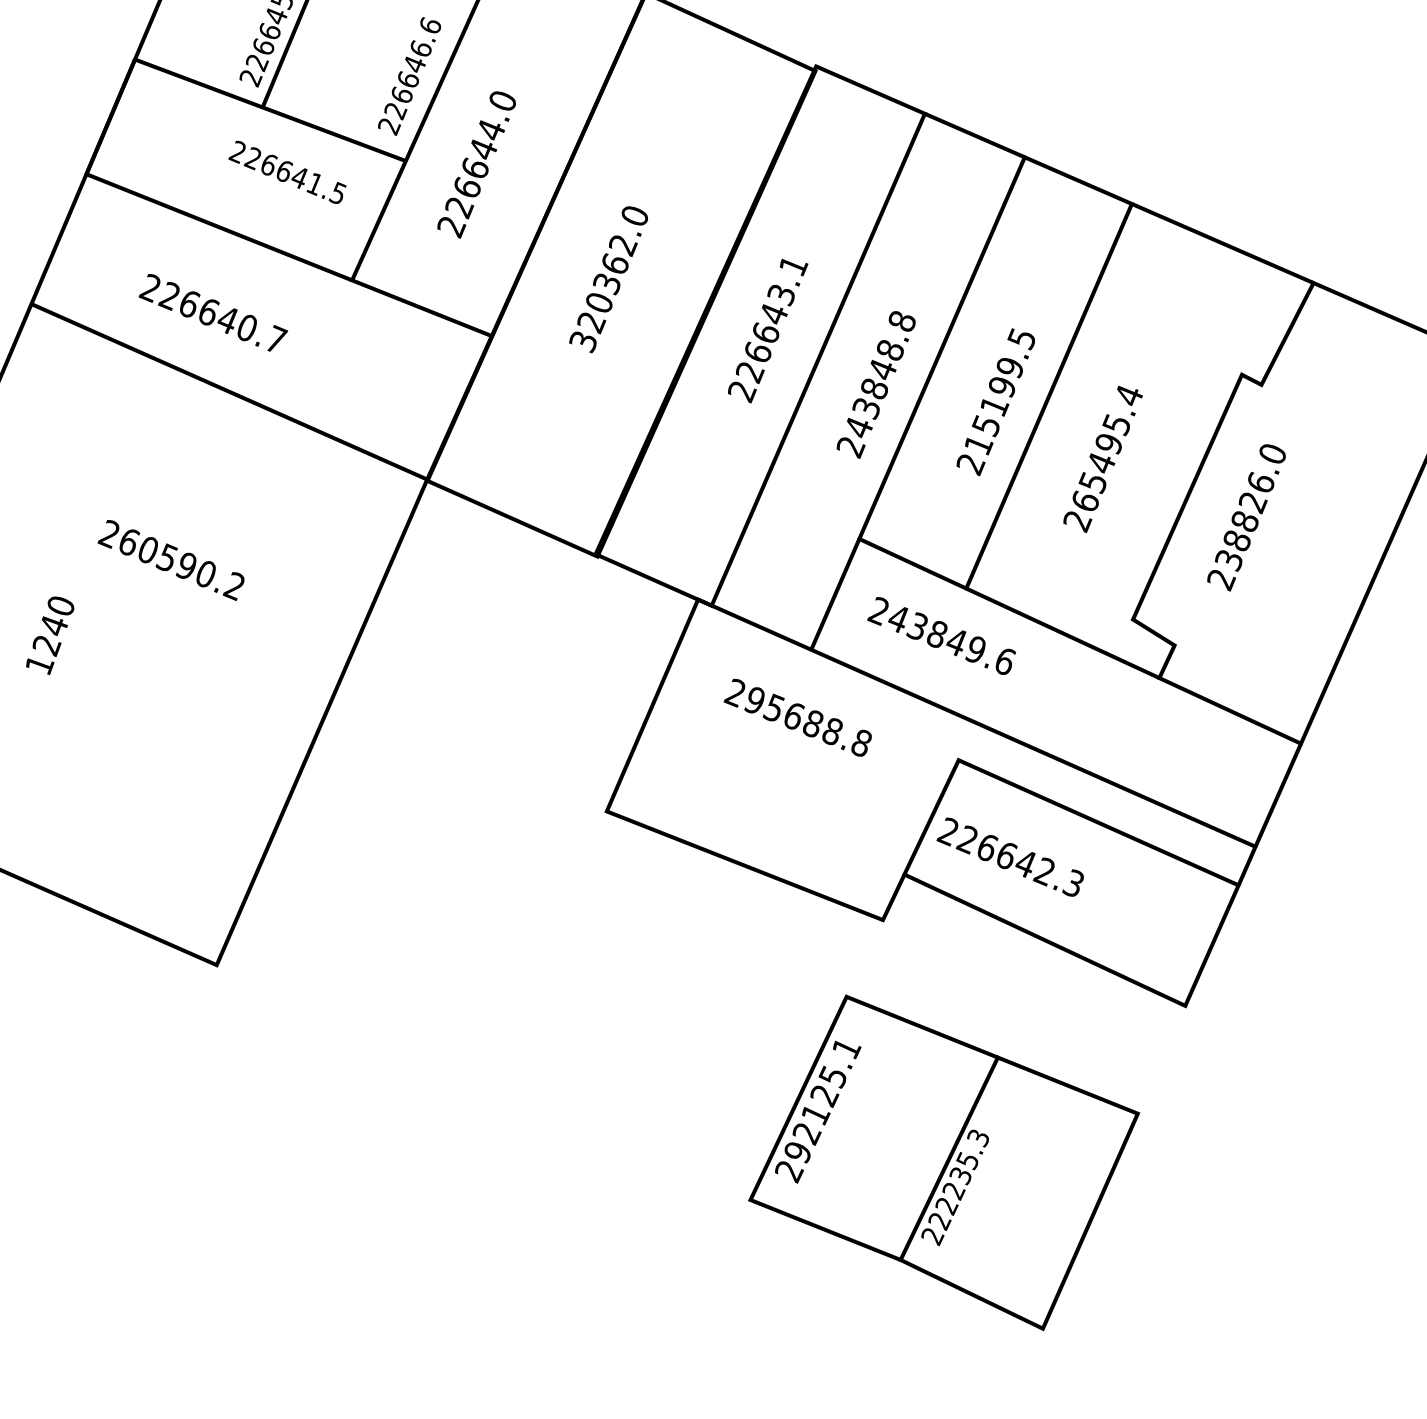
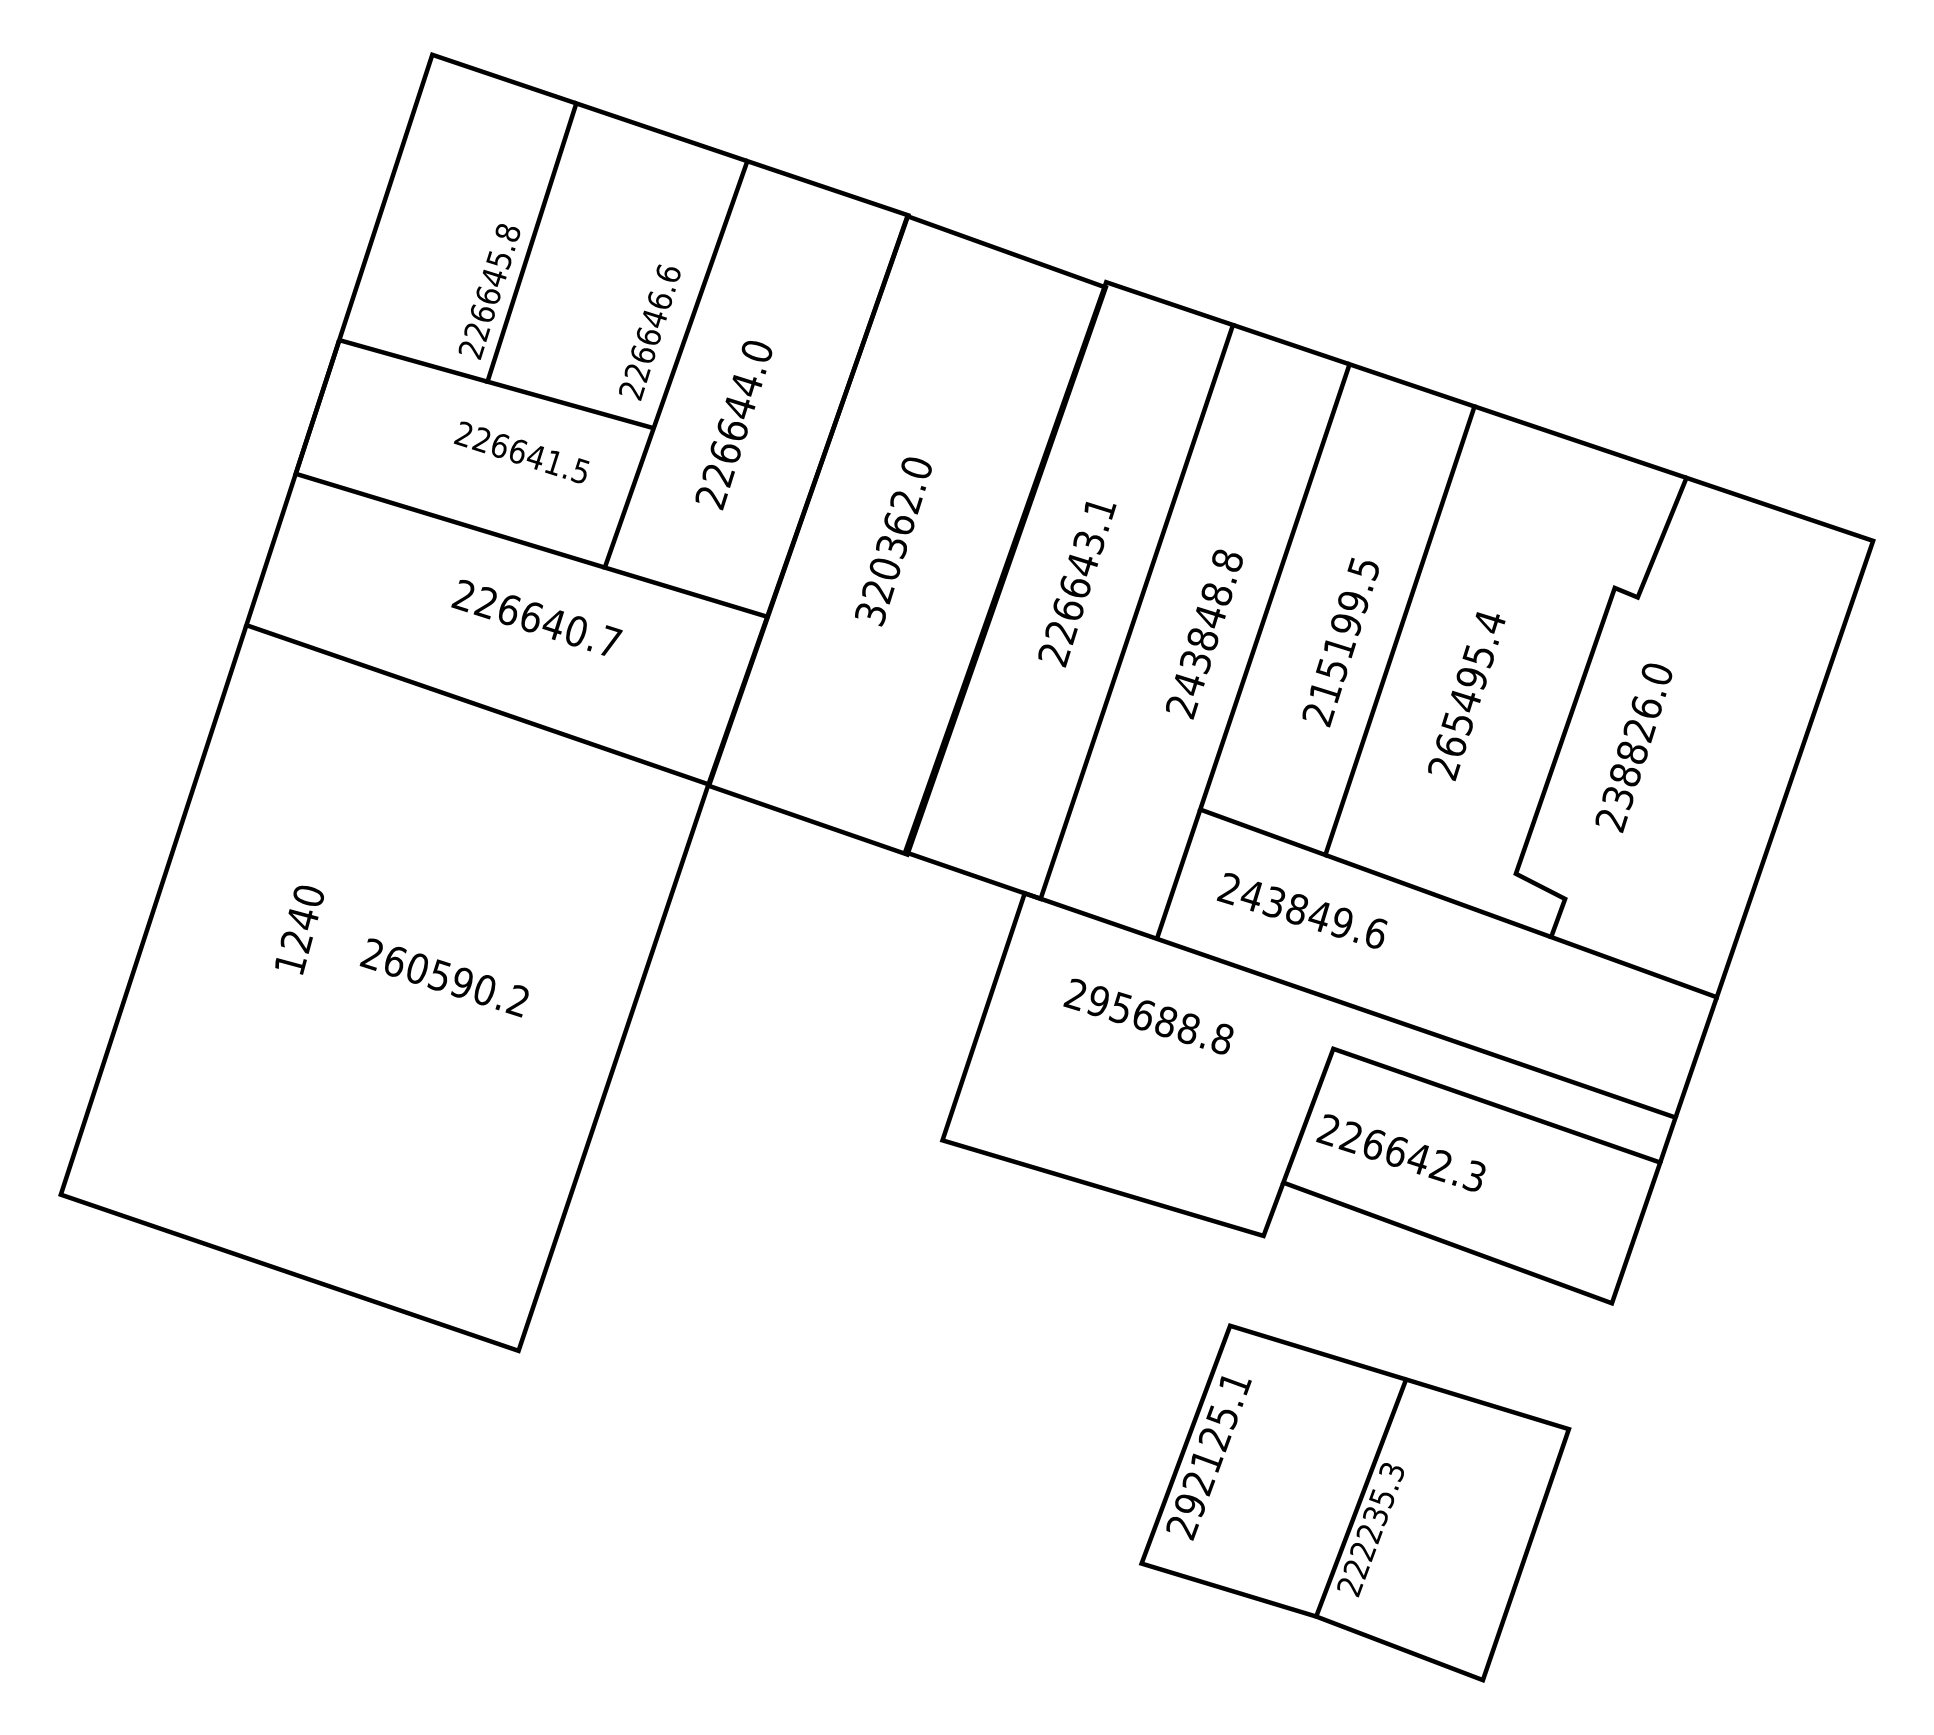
text: (213, 312) -> (536, 617), moved
text: (170, 559) -> (443, 977), moved
text: (50, 634) -> (299, 929), moved

